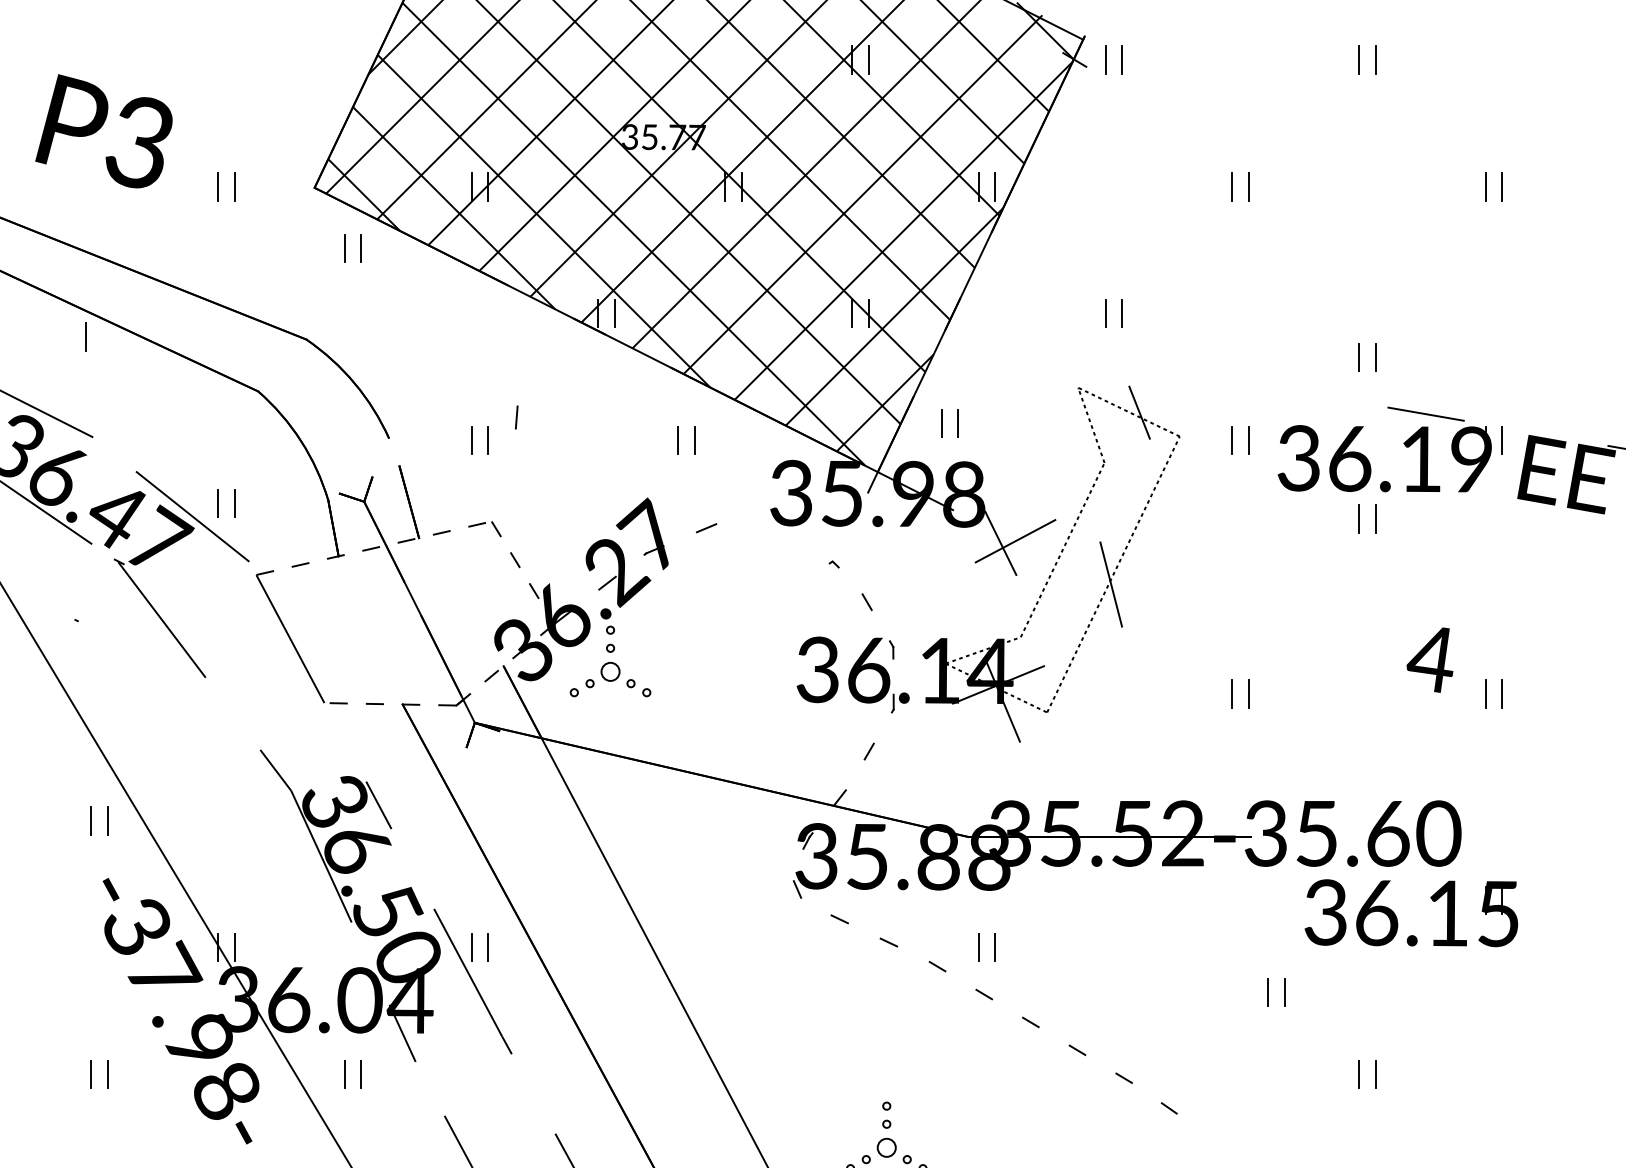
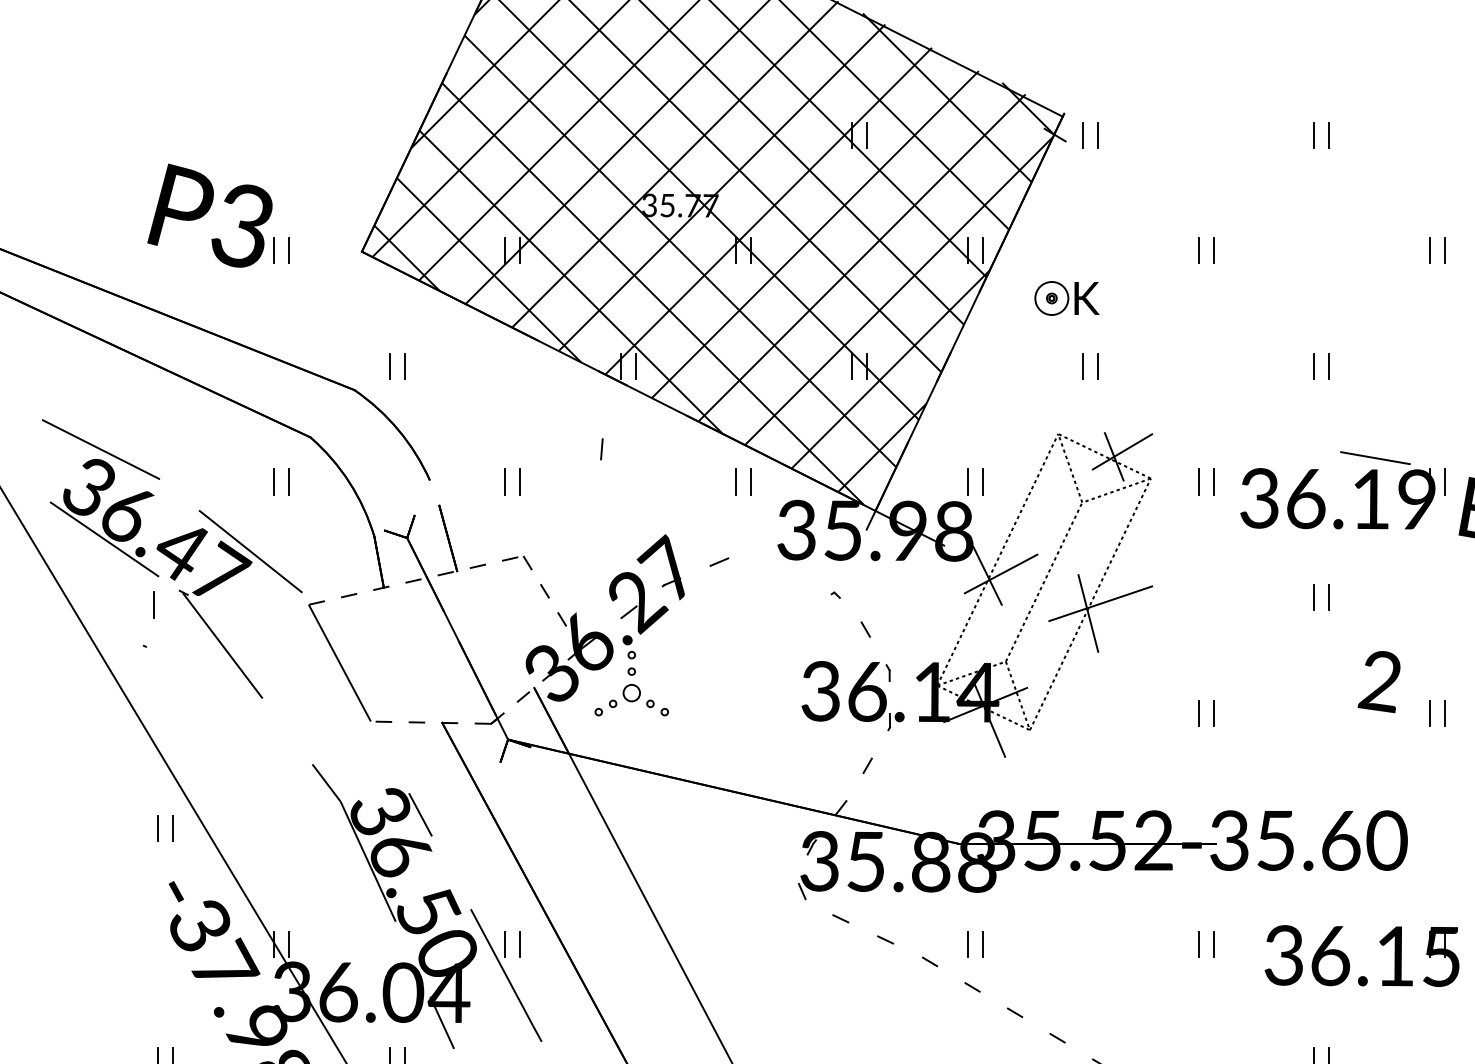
text: (103, 131) -> (209, 215), moved
part: (1087, 239) -> (1066, 298), added
part: (345, 248) -> (390, 366), moved
line: (85, 336) -> (152, 604), moved
part: (1359, 357) -> (1314, 366), moved
line: (1148, 407) -> (1122, 452), added
line: (516, 417) -> (601, 449), moved
part: (942, 423) -> (968, 482), moved
part: (678, 440) -> (736, 482), moved
line: (1141, 449) -> (1115, 490), added
part: (218, 503) -> (274, 482), moved
part: (1359, 518) -> (1314, 597), moved
line: (1011, 525) -> (997, 559), added
line: (1124, 573) -> (1100, 603), added
text: (1429, 659) -> (1378, 681), 4 -> 2
line: (1033, 674) -> (1017, 695), added
part: (1397, 918) -> (1349, 960), moved
part: (1268, 992) -> (1198, 944), moved

